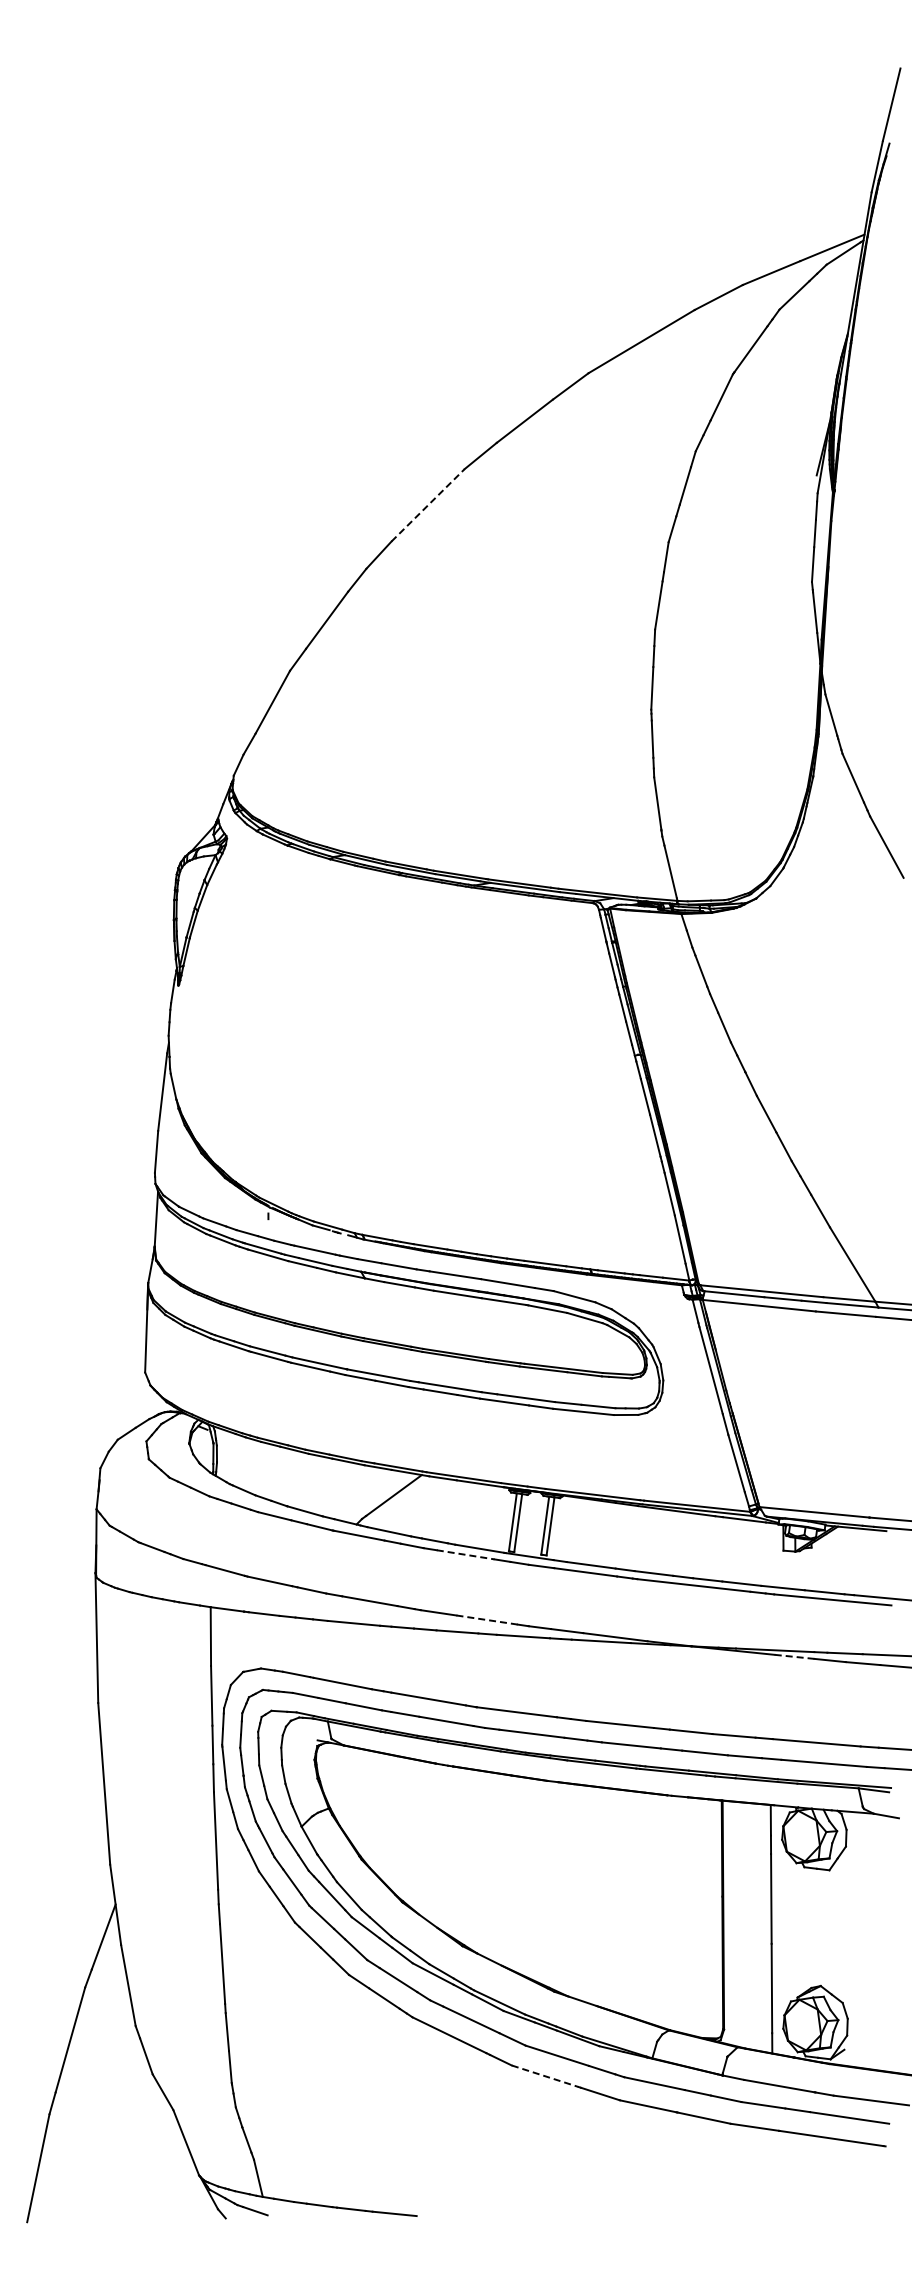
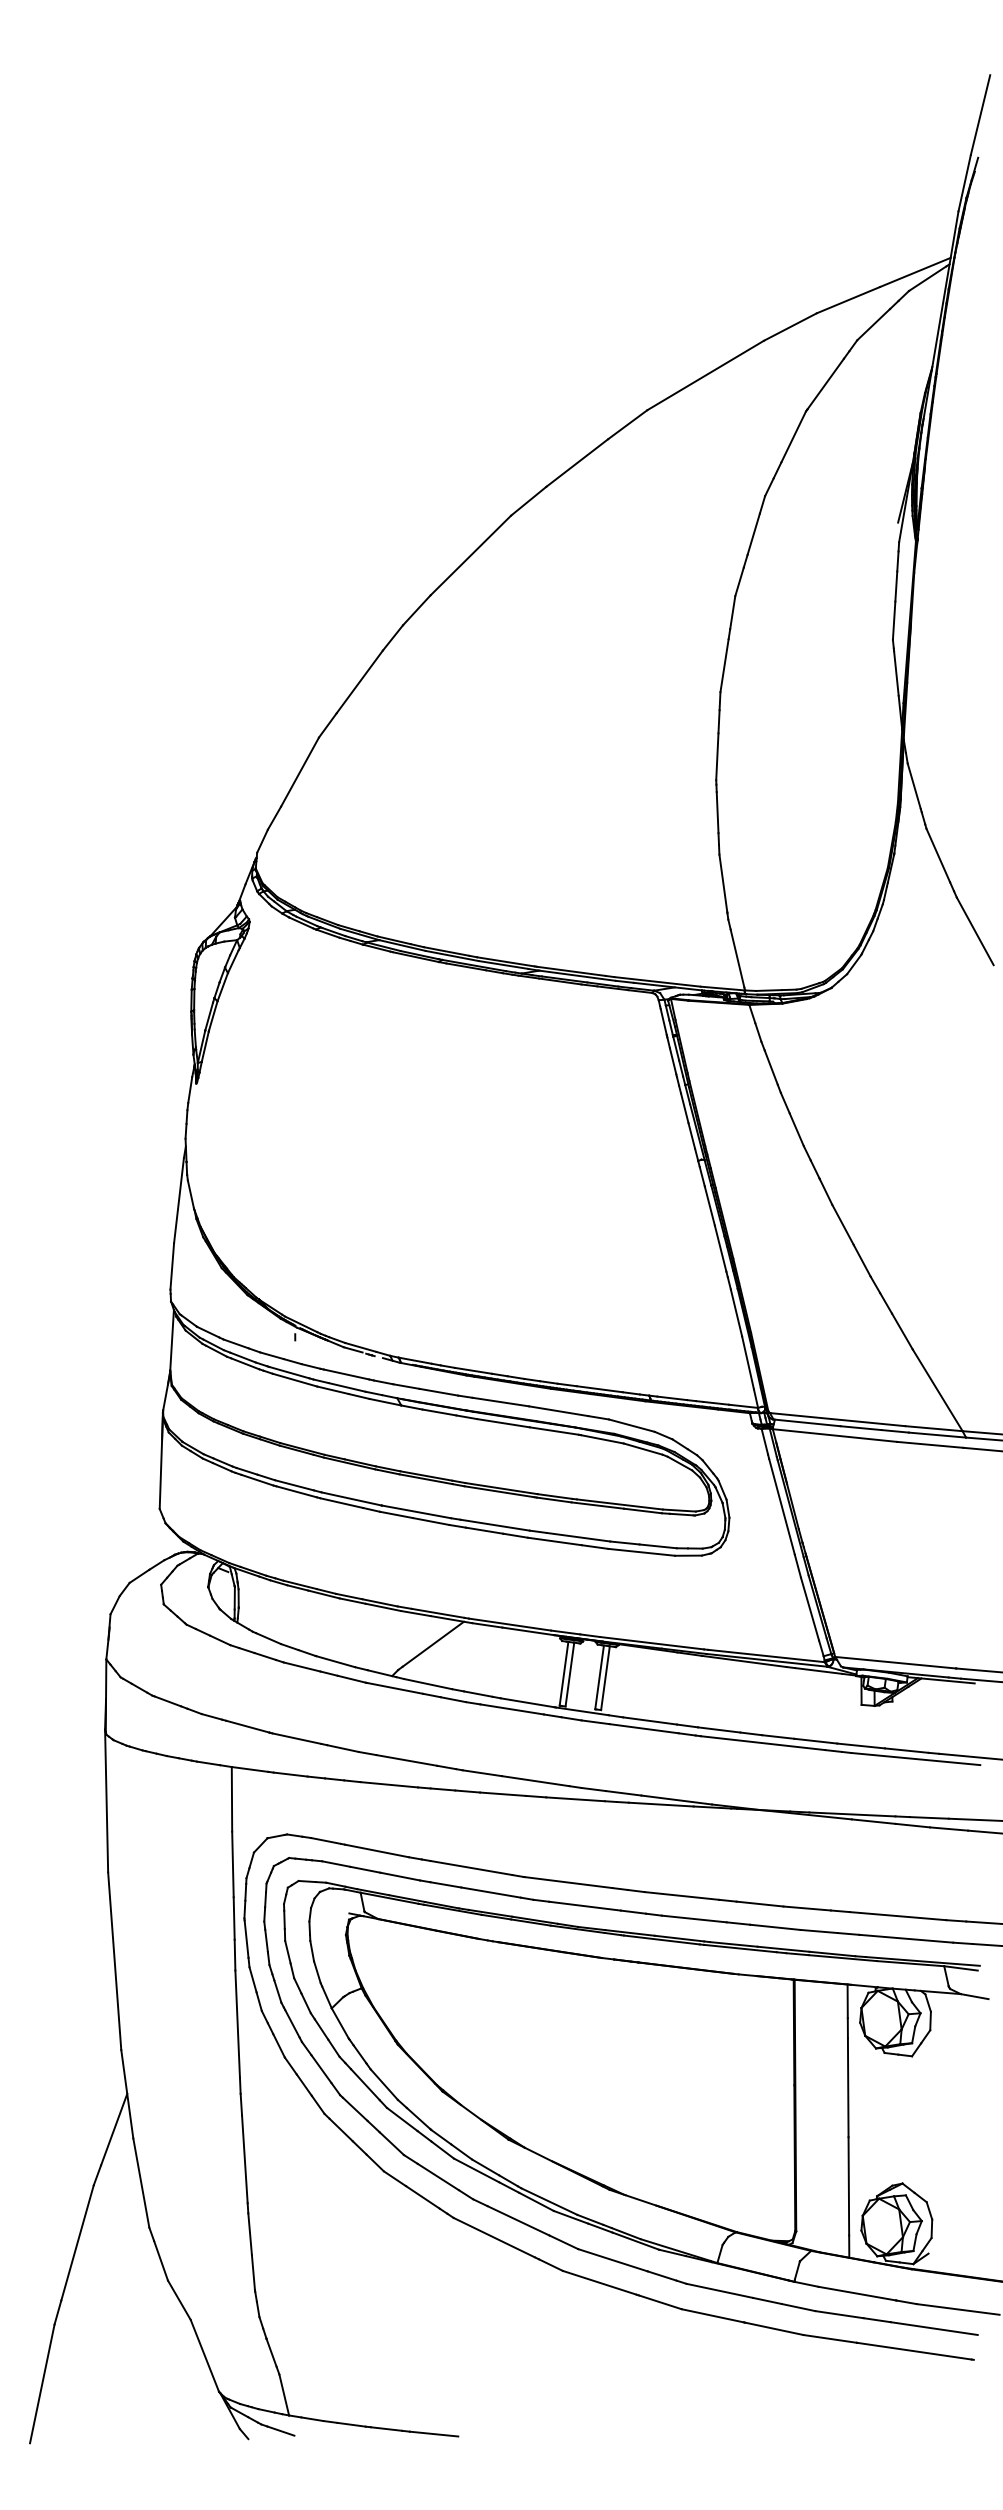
line: (428, 505) -> (471, 555), dashed -> solid
line: (466, 1554) -> (513, 1709), dashed -> solid
line: (487, 1620) -> (536, 1781), dashed -> solid
line: (794, 1656) -> (873, 1821), dashed -> solid
line: (545, 2076) -> (599, 2283), dashed -> solid

